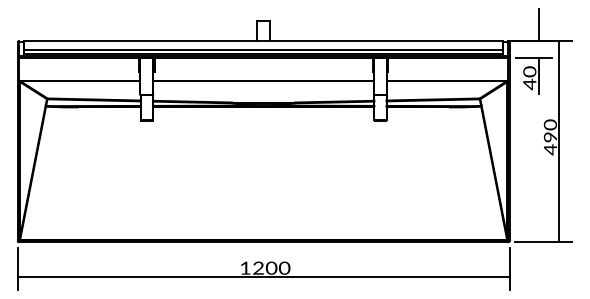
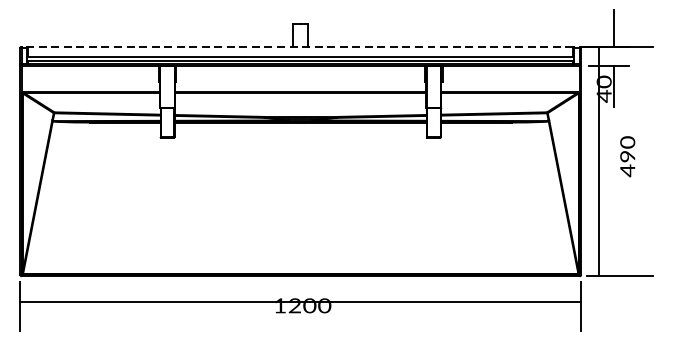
line: (263, 41) -> (300, 47), solid -> dashed
line: (559, 141) -> (599, 161), moved
line: (263, 277) -> (300, 302), moved

